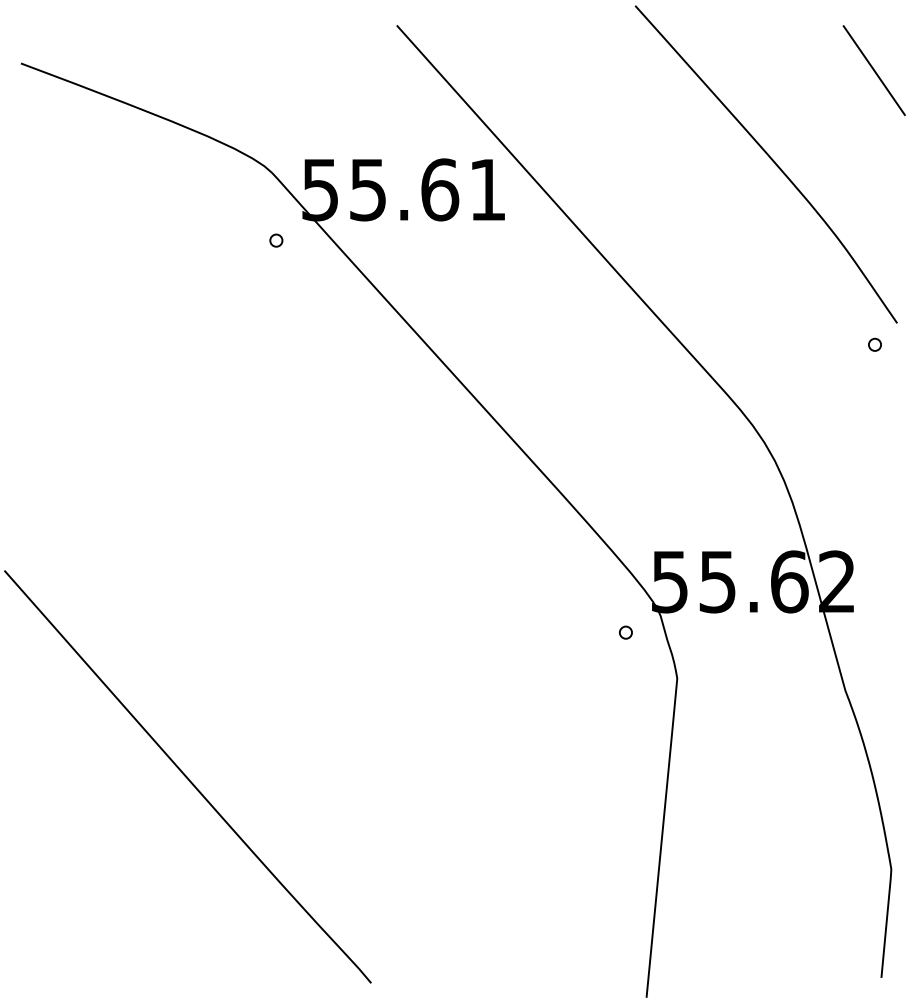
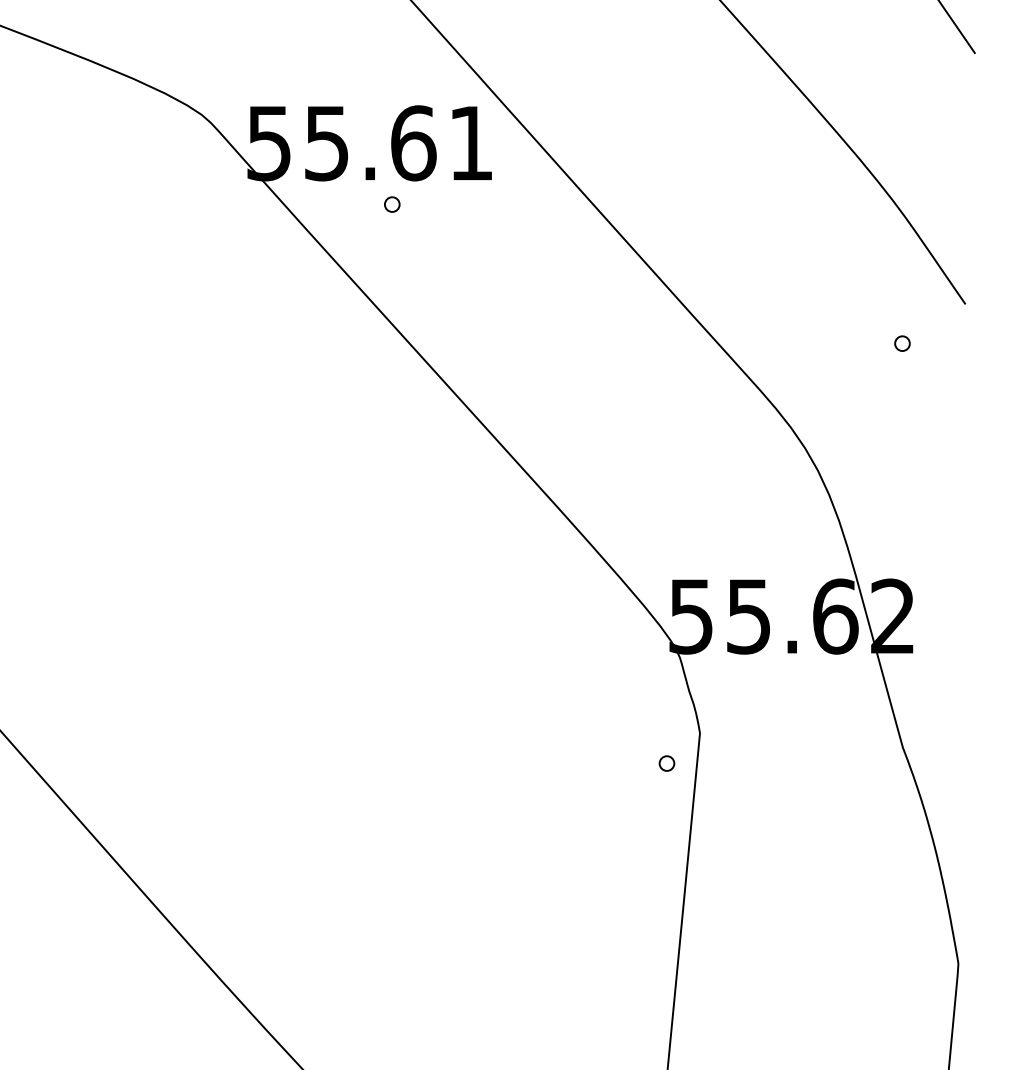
part: (276, 240) -> (392, 204), moved
part: (874, 344) -> (901, 343), moved
part: (625, 632) -> (666, 763), moved

